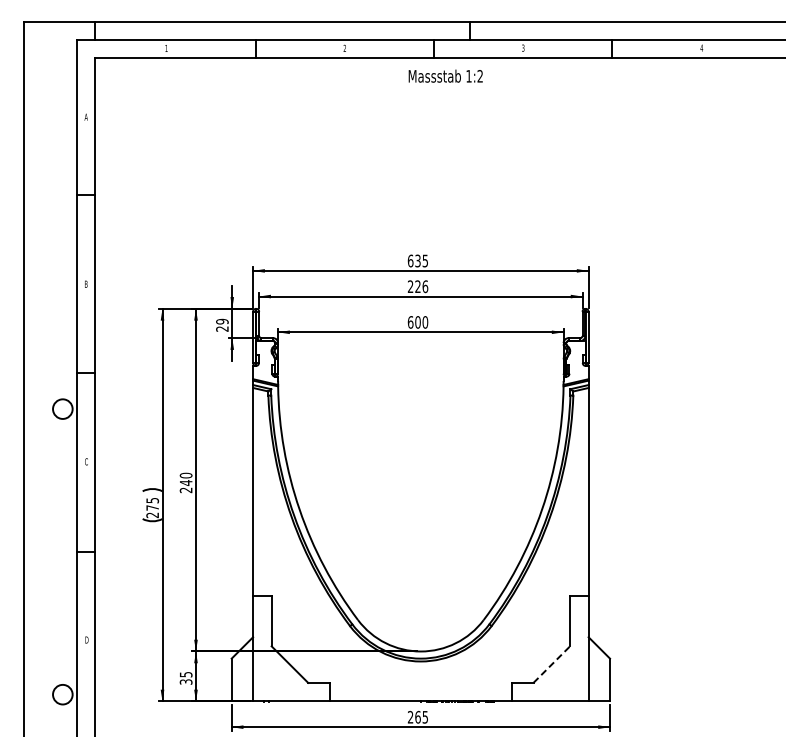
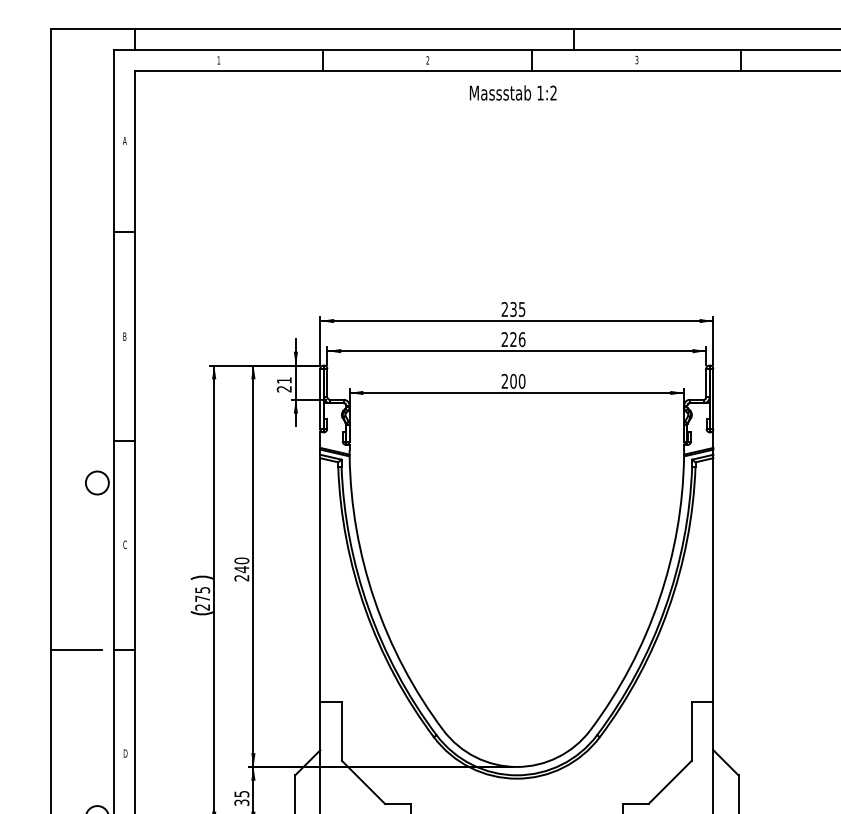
text: (445, 75) -> (512, 92), moved
text: (410, 260) -> (504, 308), 635 -> 235
text: (222, 321) -> (284, 380), 29 -> 21
text: (410, 322) -> (504, 381), 600 -> 200
line: (44, 551) -> (75, 649), added
line: (551, 664) -> (669, 782), dashed -> solid

